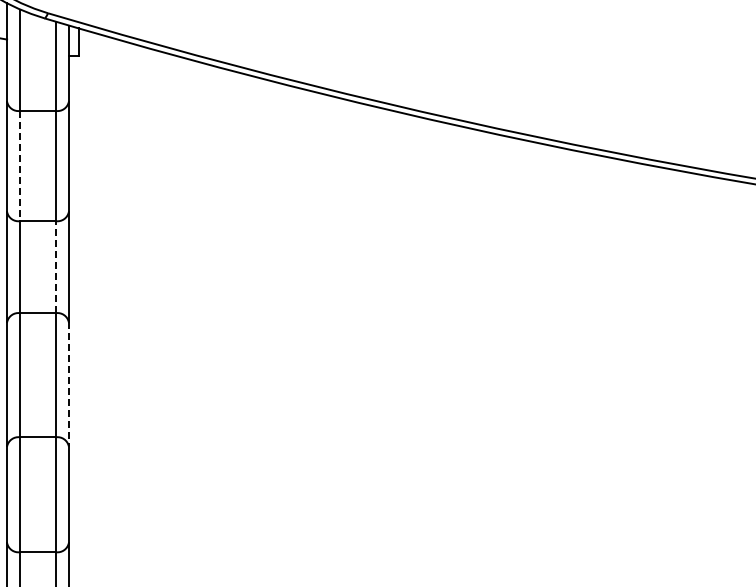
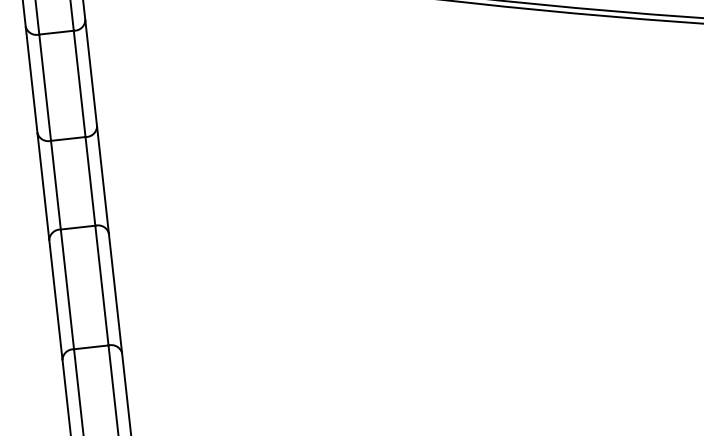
line: (20, 166) -> (45, 88), dashed -> solid
line: (55, 267) -> (90, 181), dashed -> solid
line: (68, 384) -> (115, 293), dashed -> solid

